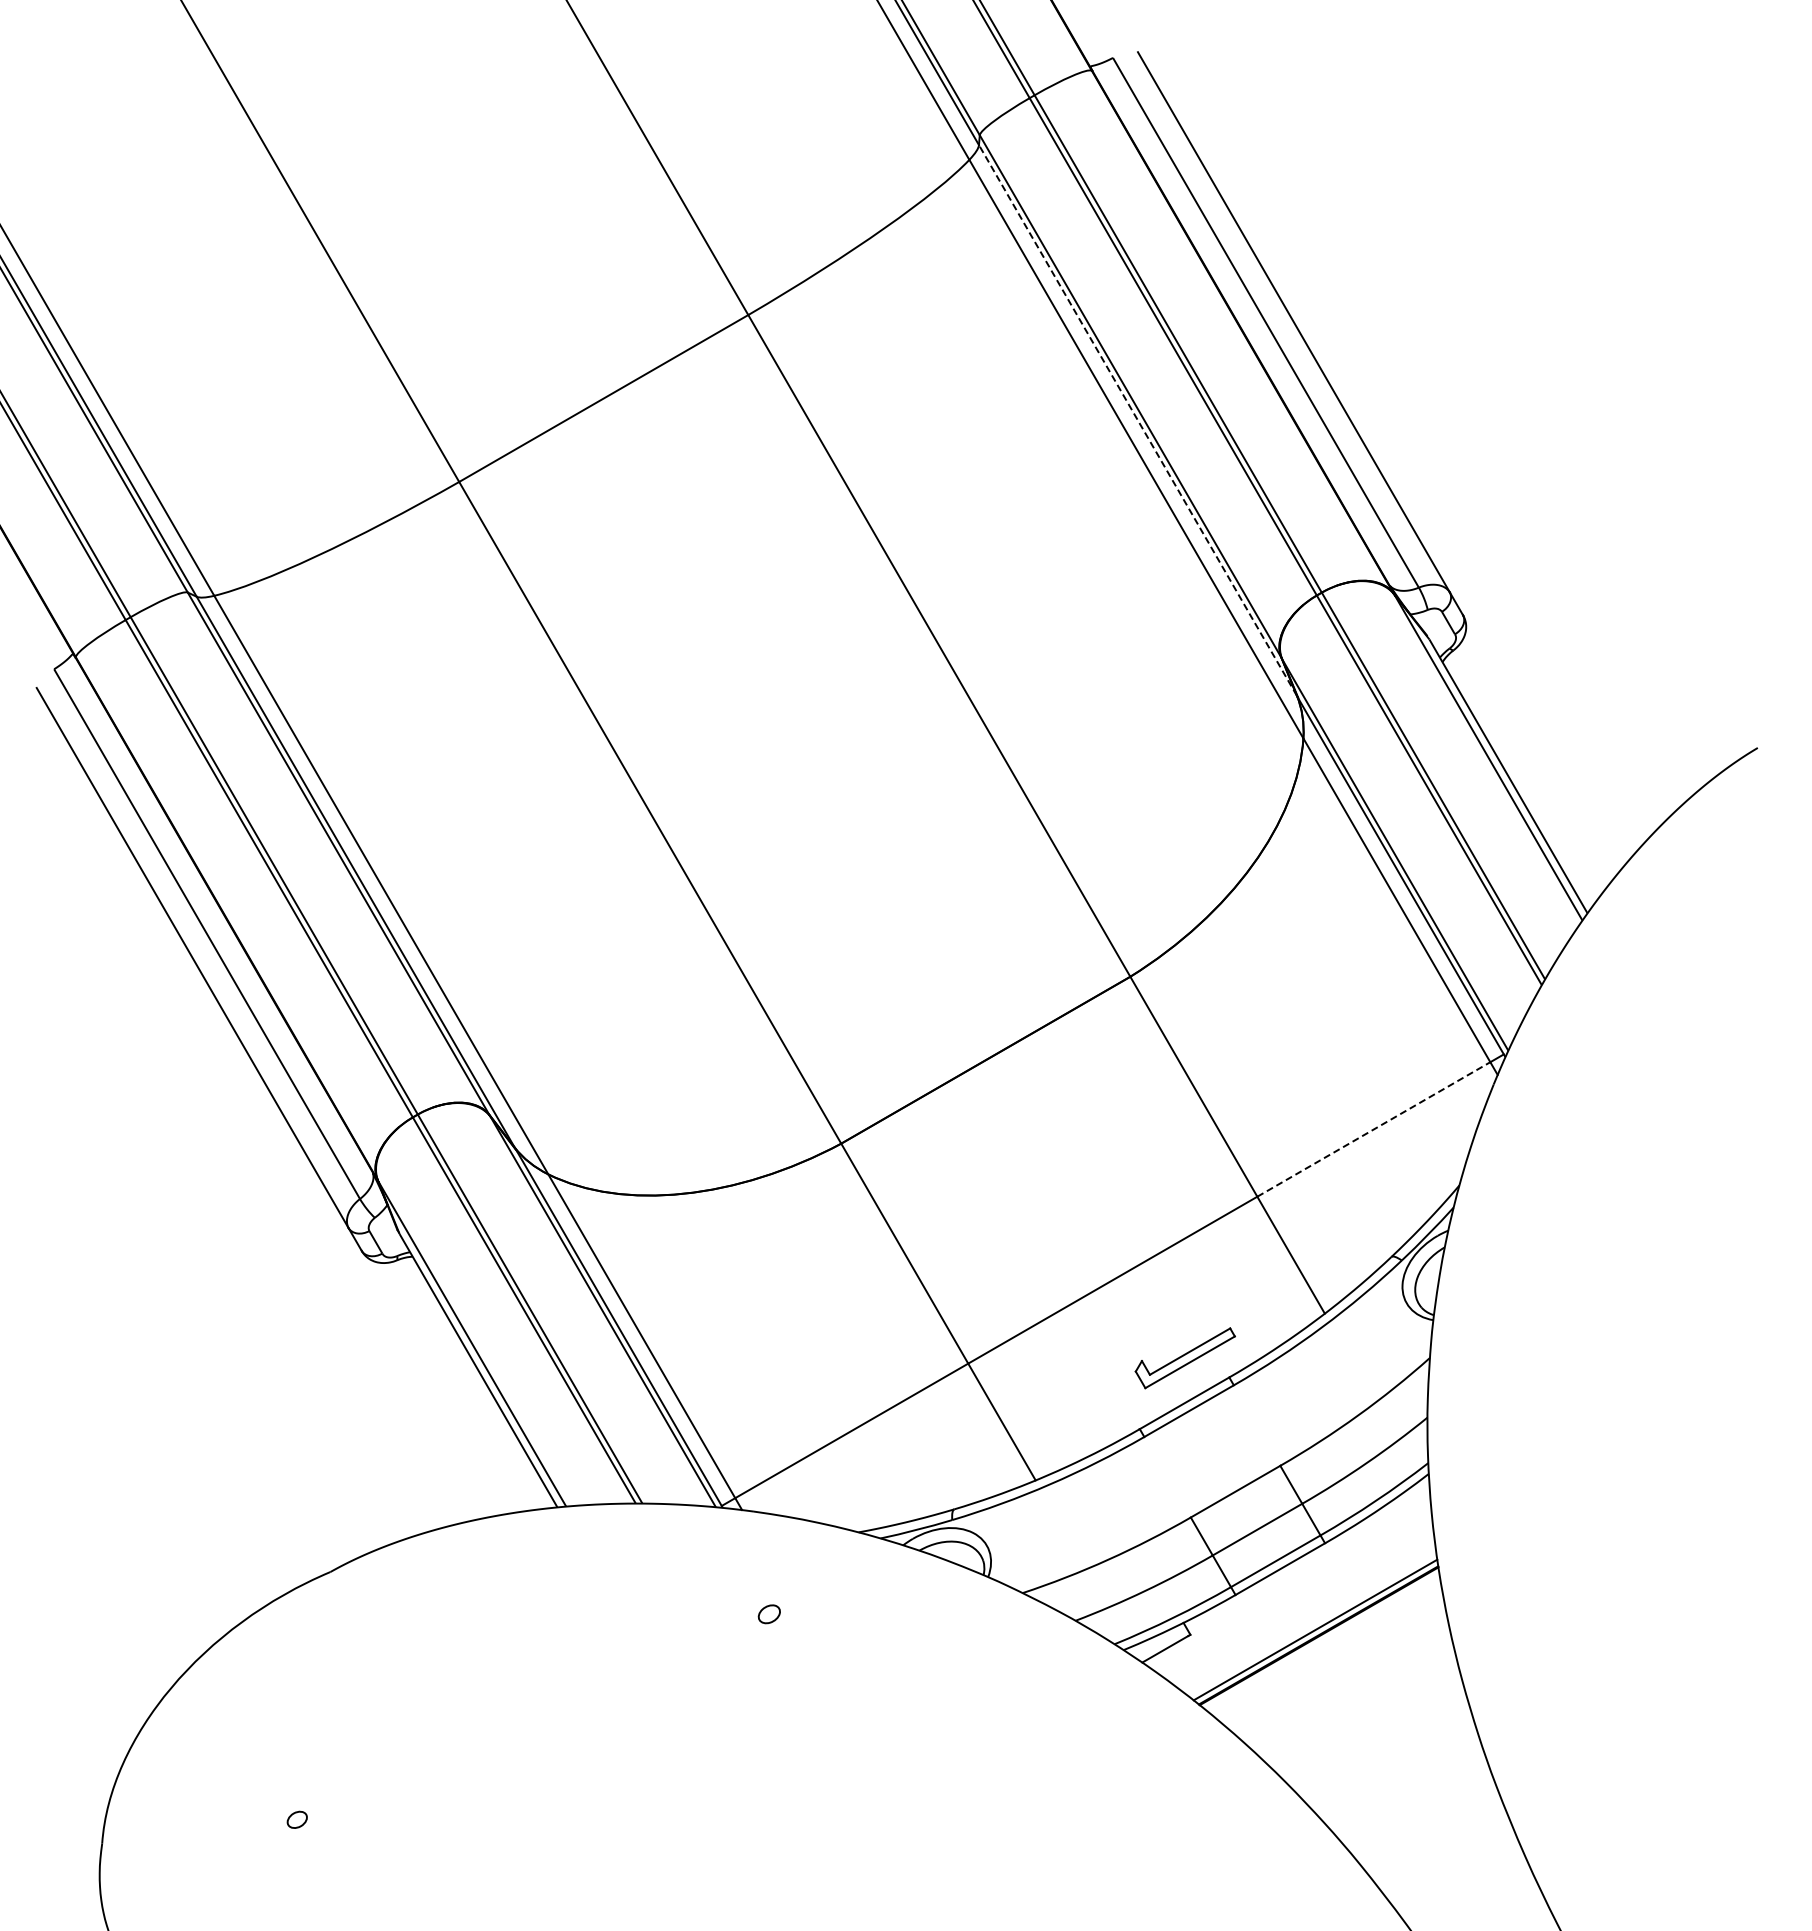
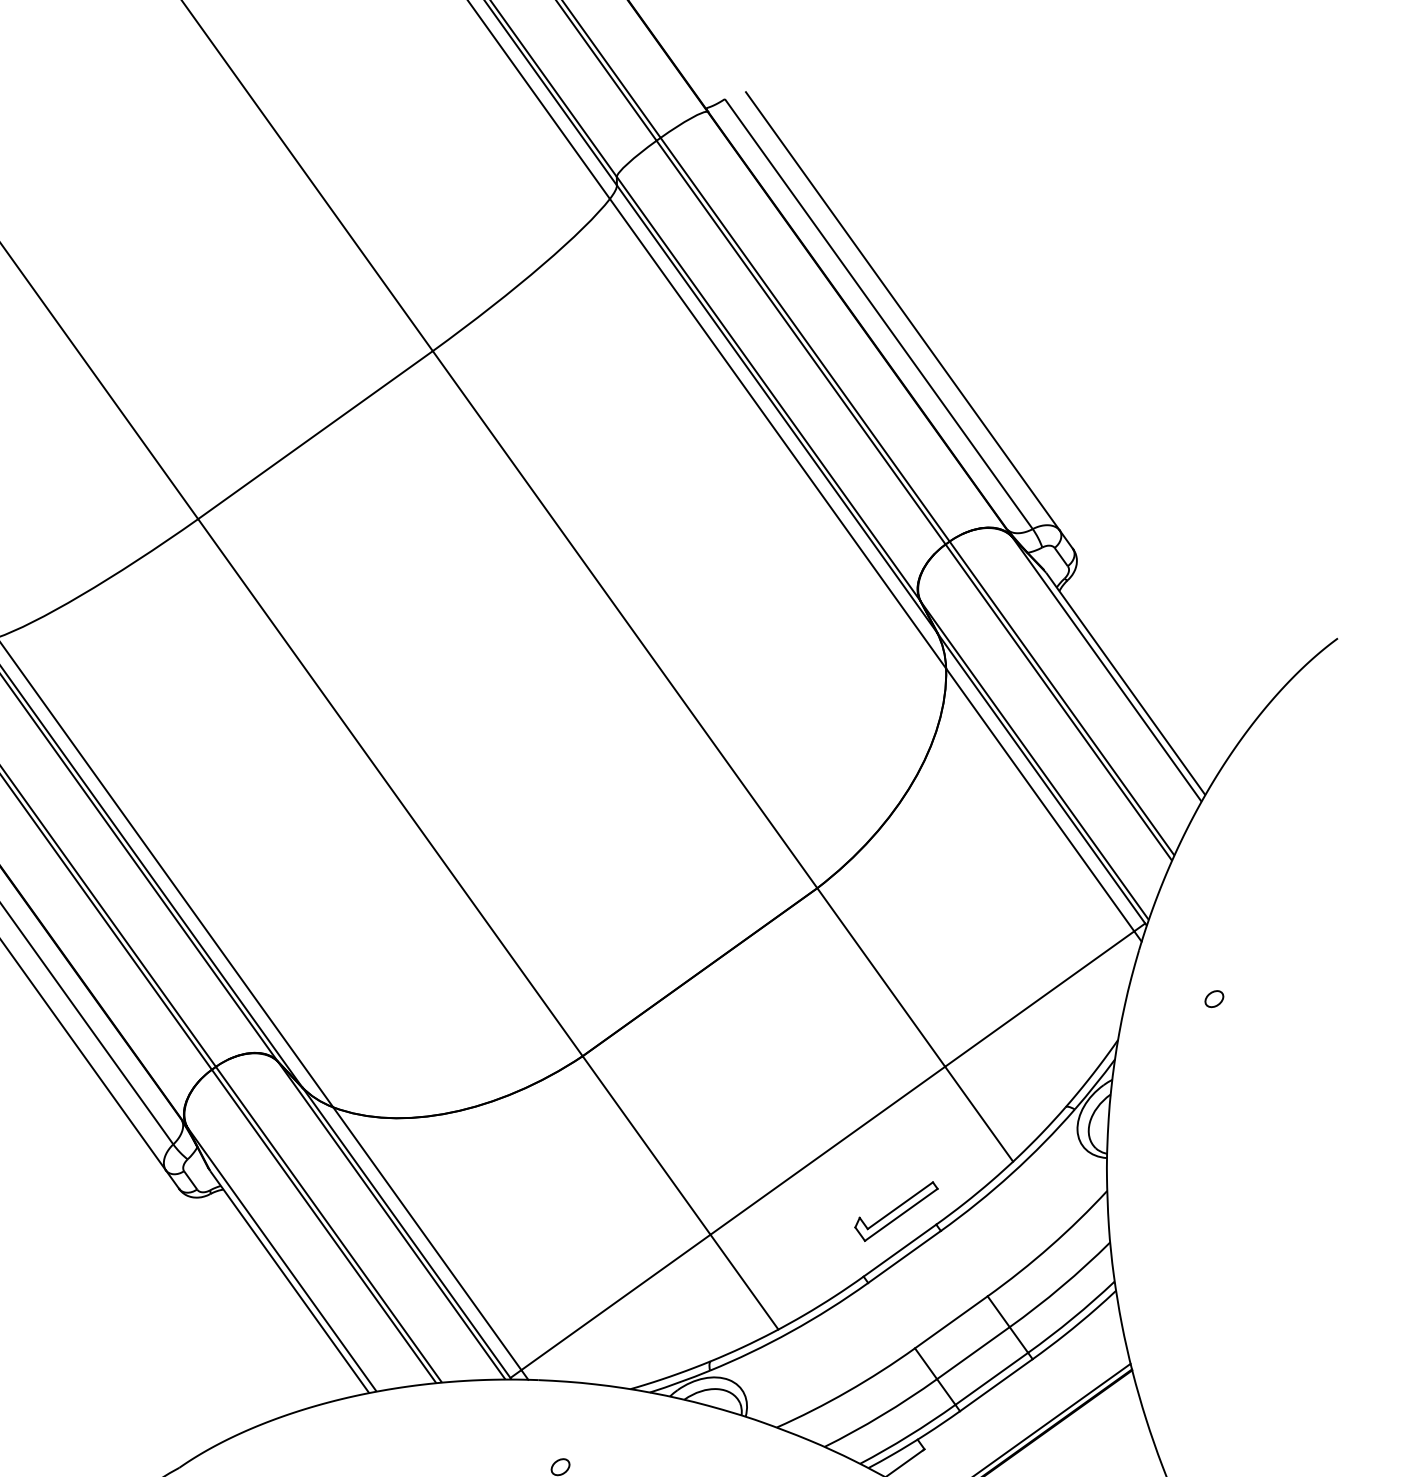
line: (1137, 420) -> (776, 409), dashed -> solid
line: (1373, 1129) -> (1039, 999), dashed -> solid
part: (1574, 1149) -> (1214, 999), added

